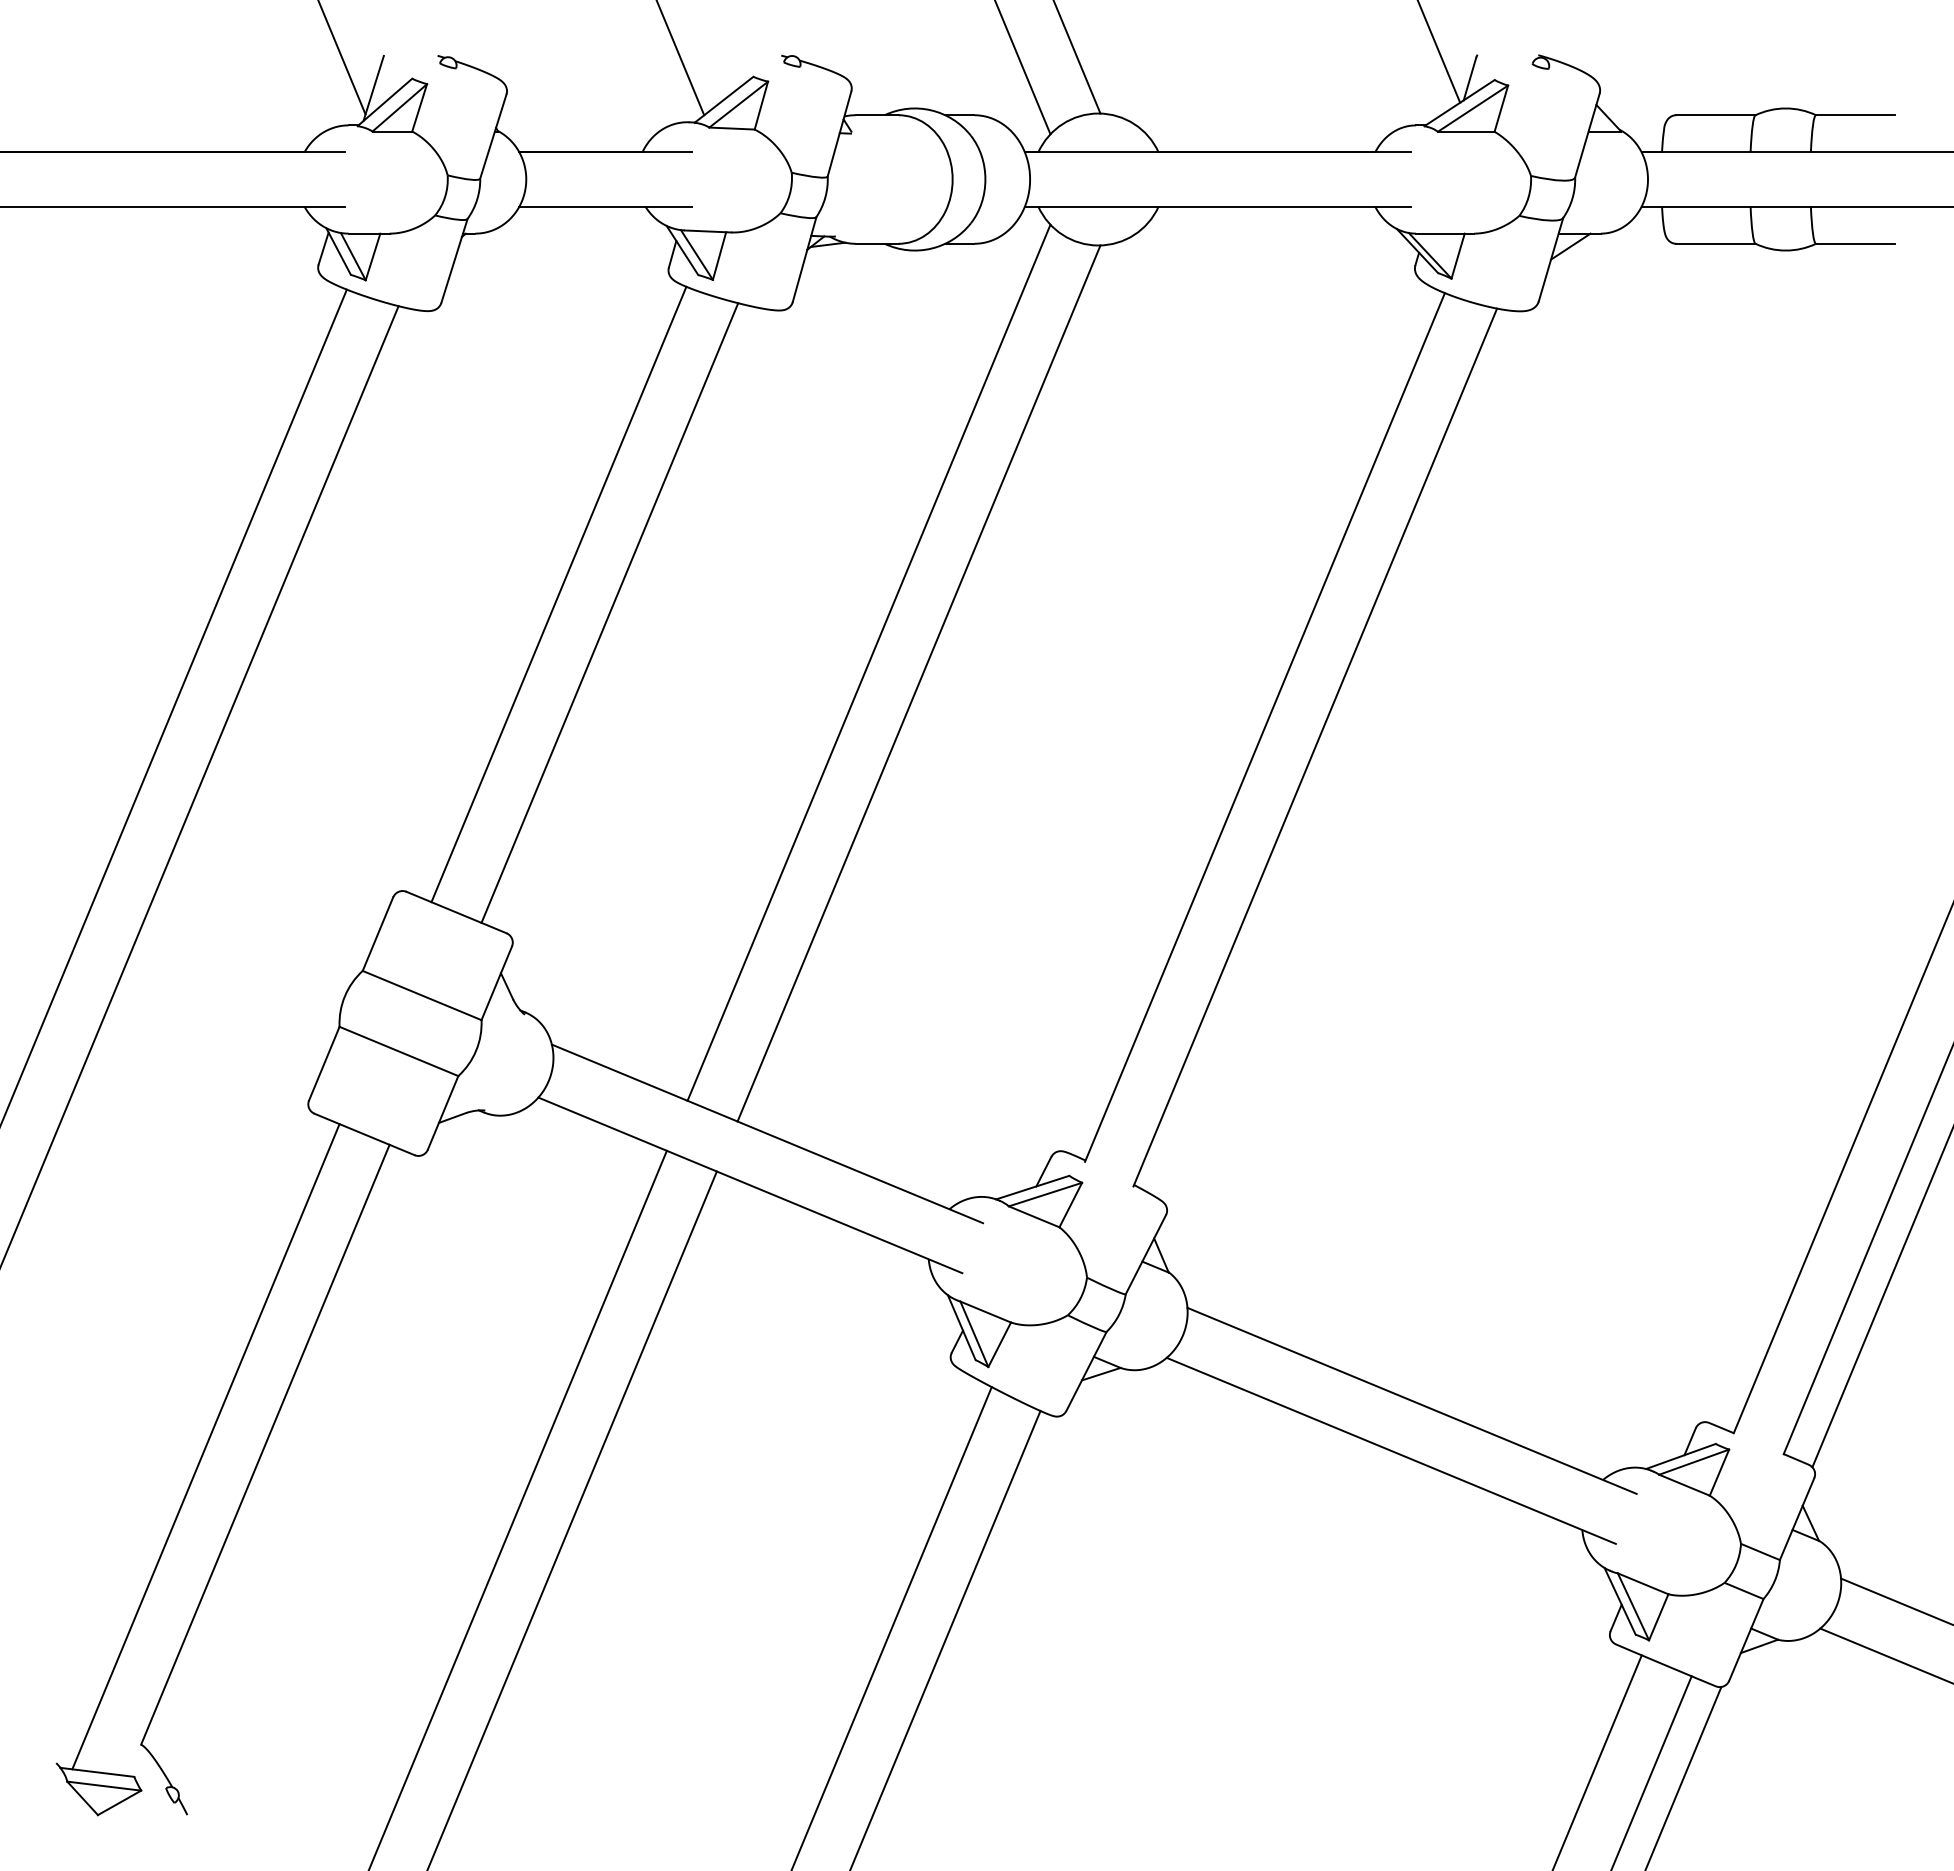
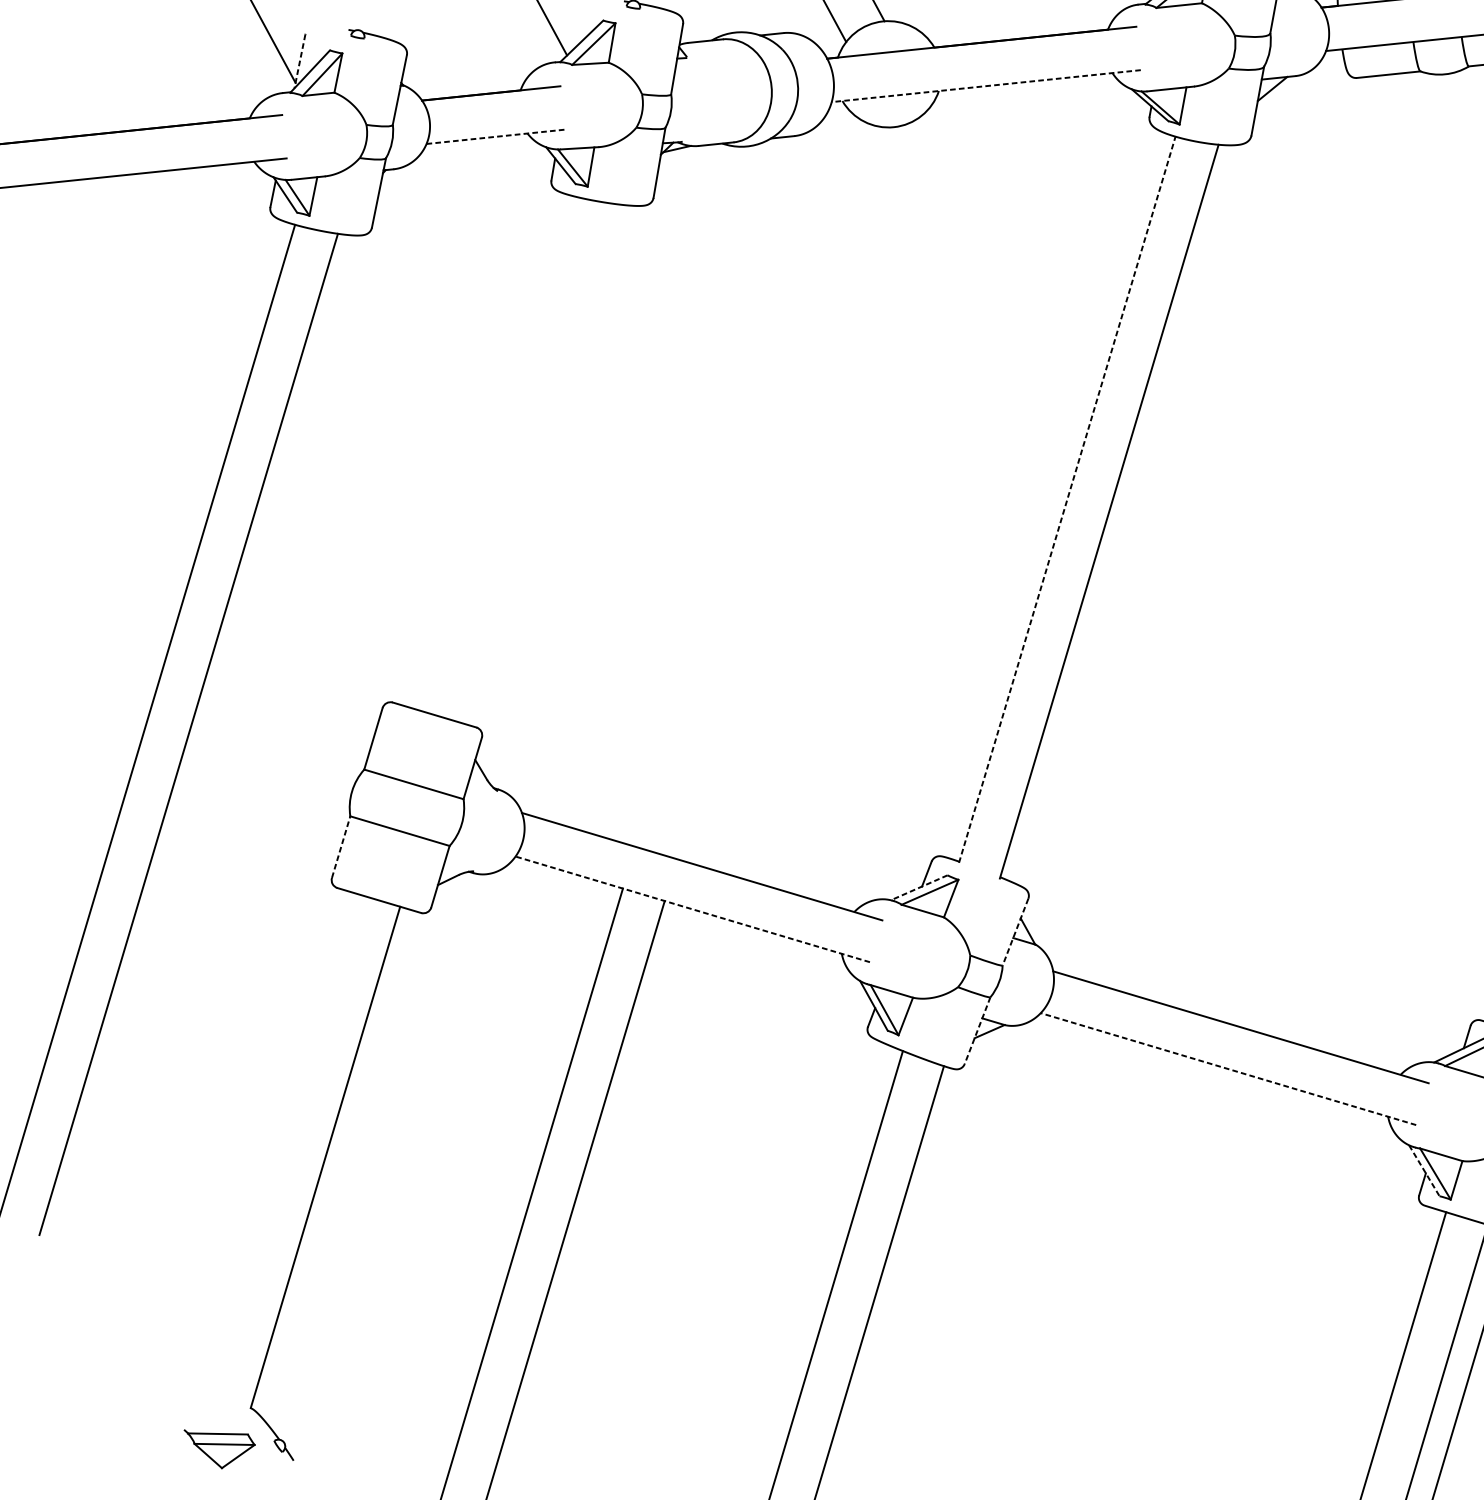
line: (373, 89) -> (299, 62), solid -> dashed
line: (606, 206) -> (496, 136), solid -> dashed
line: (1217, 206) -> (986, 86), solid -> dashed
line: (558, 594) -> (490, 451), removed
line: (609, 612) -> (532, 461), removed
line: (868, 662) -> (744, 480), removed
line: (918, 683) -> (785, 493), removed
line: (1265, 727) -> (1067, 499), solid -> dashed
line: (324, 1063) -> (341, 846), solid -> dashed
line: (749, 1185) -> (692, 909), solid -> dashed
line: (1032, 1187) -> (919, 887), solid -> dashed
line: (1145, 1255) -> (1015, 932), solid -> dashed
line: (1086, 1371) -> (977, 1030), solid -> dashed
line: (205, 1446) -> (277, 1163), removed
line: (1390, 1450) -> (1227, 1068), solid -> dashed
line: (1620, 1601) -> (1424, 1170), solid -> dashed

